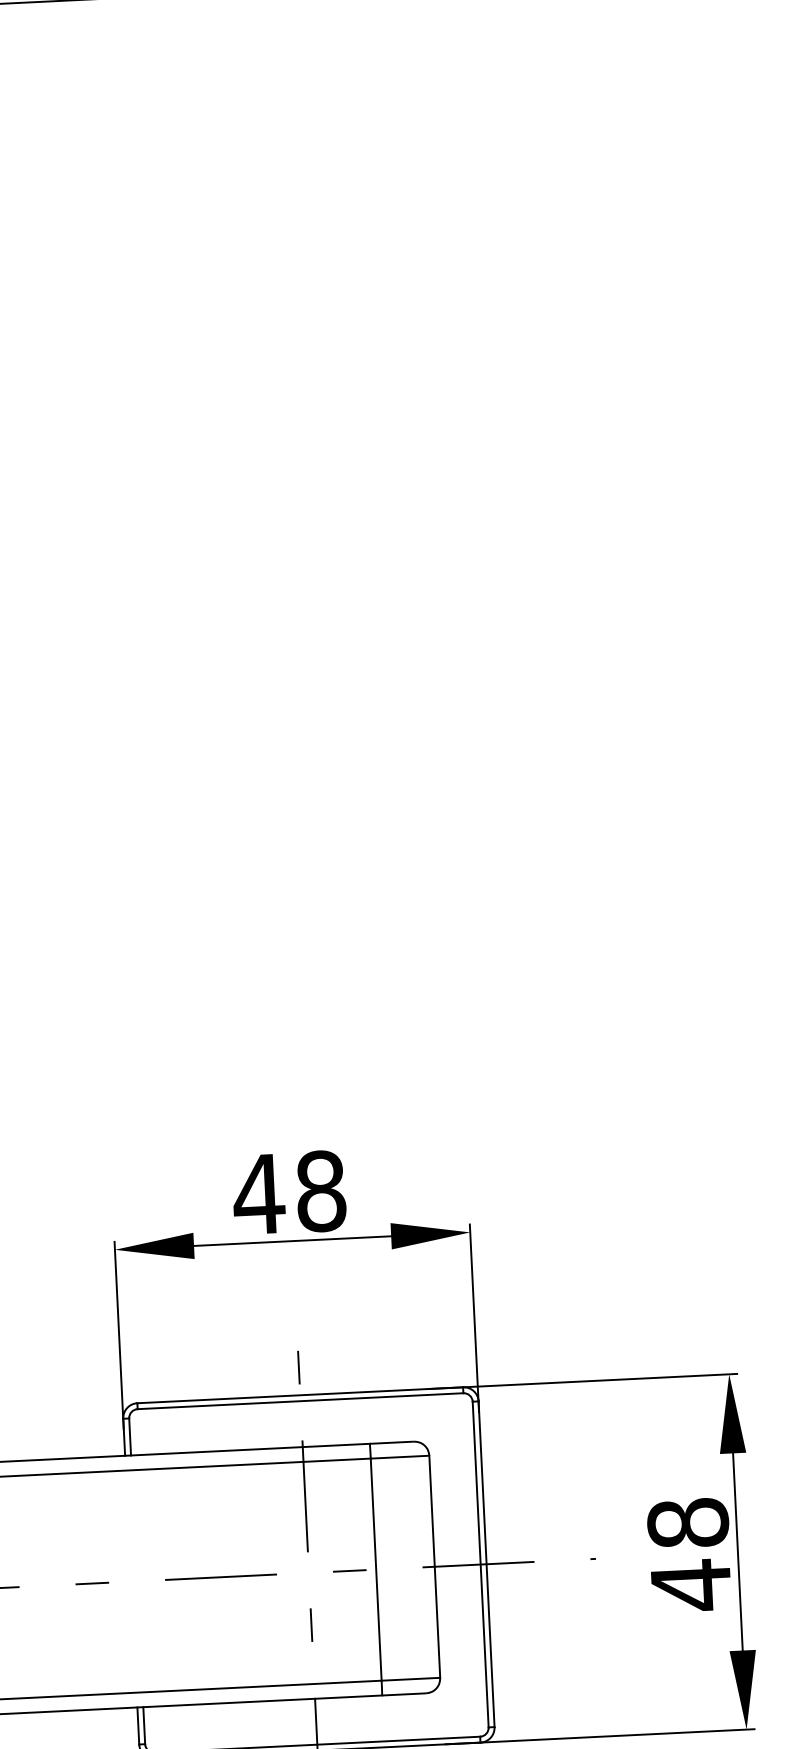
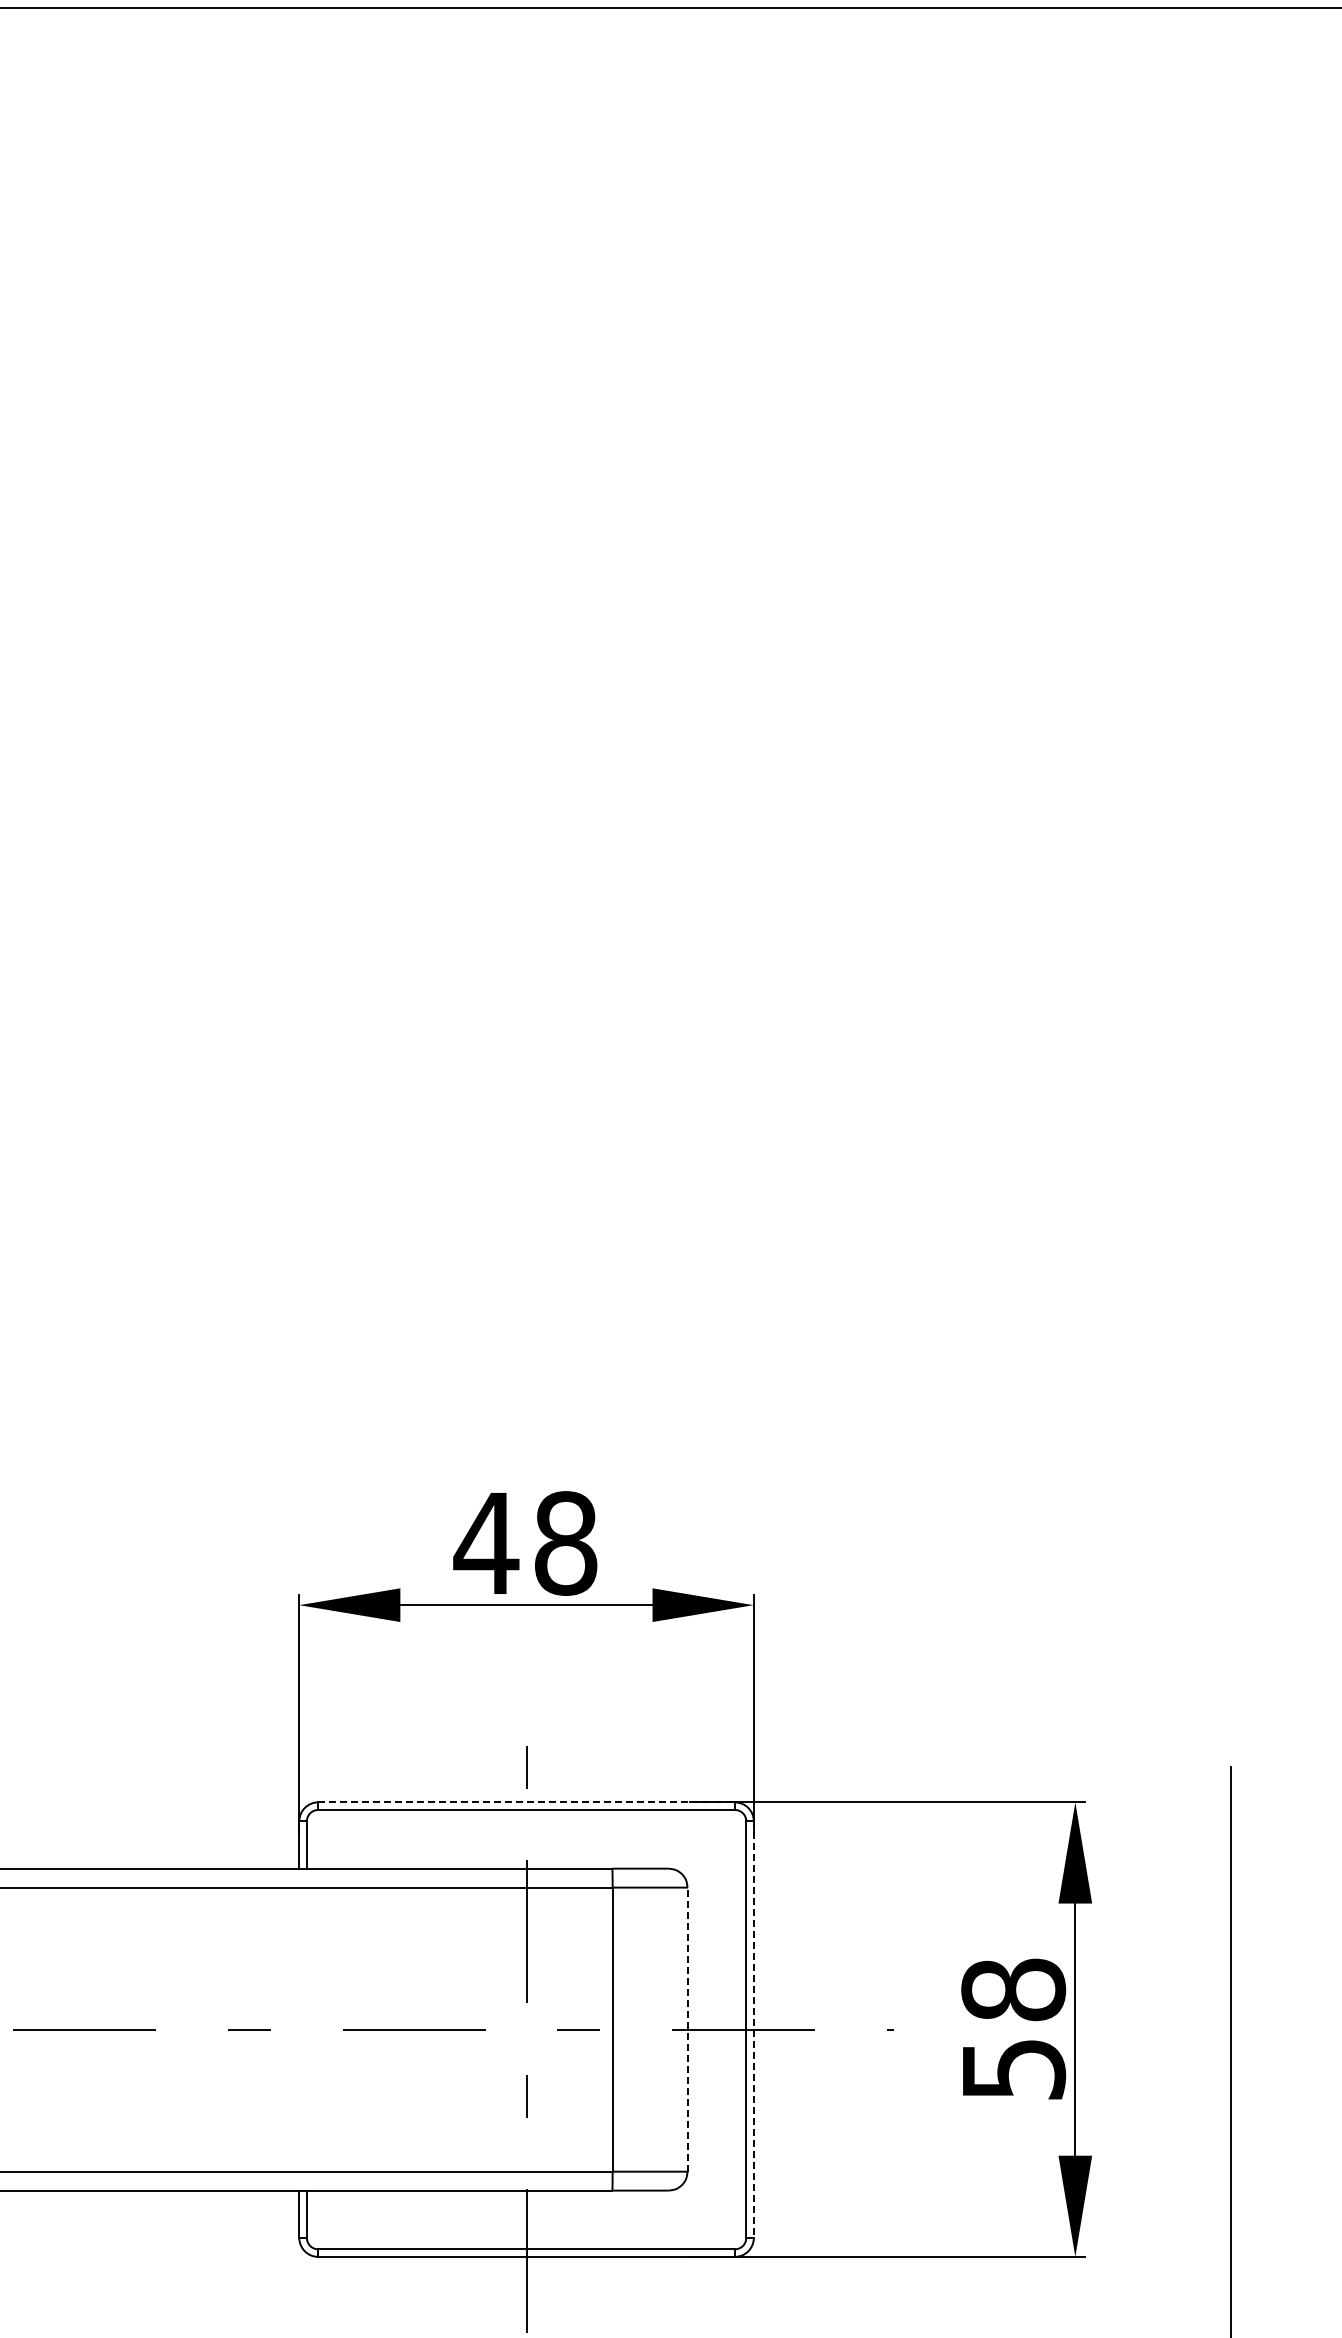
line: (300, 1395) -> (527, 1802), solid -> dashed
line: (486, 1564) -> (753, 2030), solid -> dashed
line: (434, 1566) -> (687, 2029), solid -> dashed
text: (691, 1585) -> (1014, 2069), 48 -> 58

